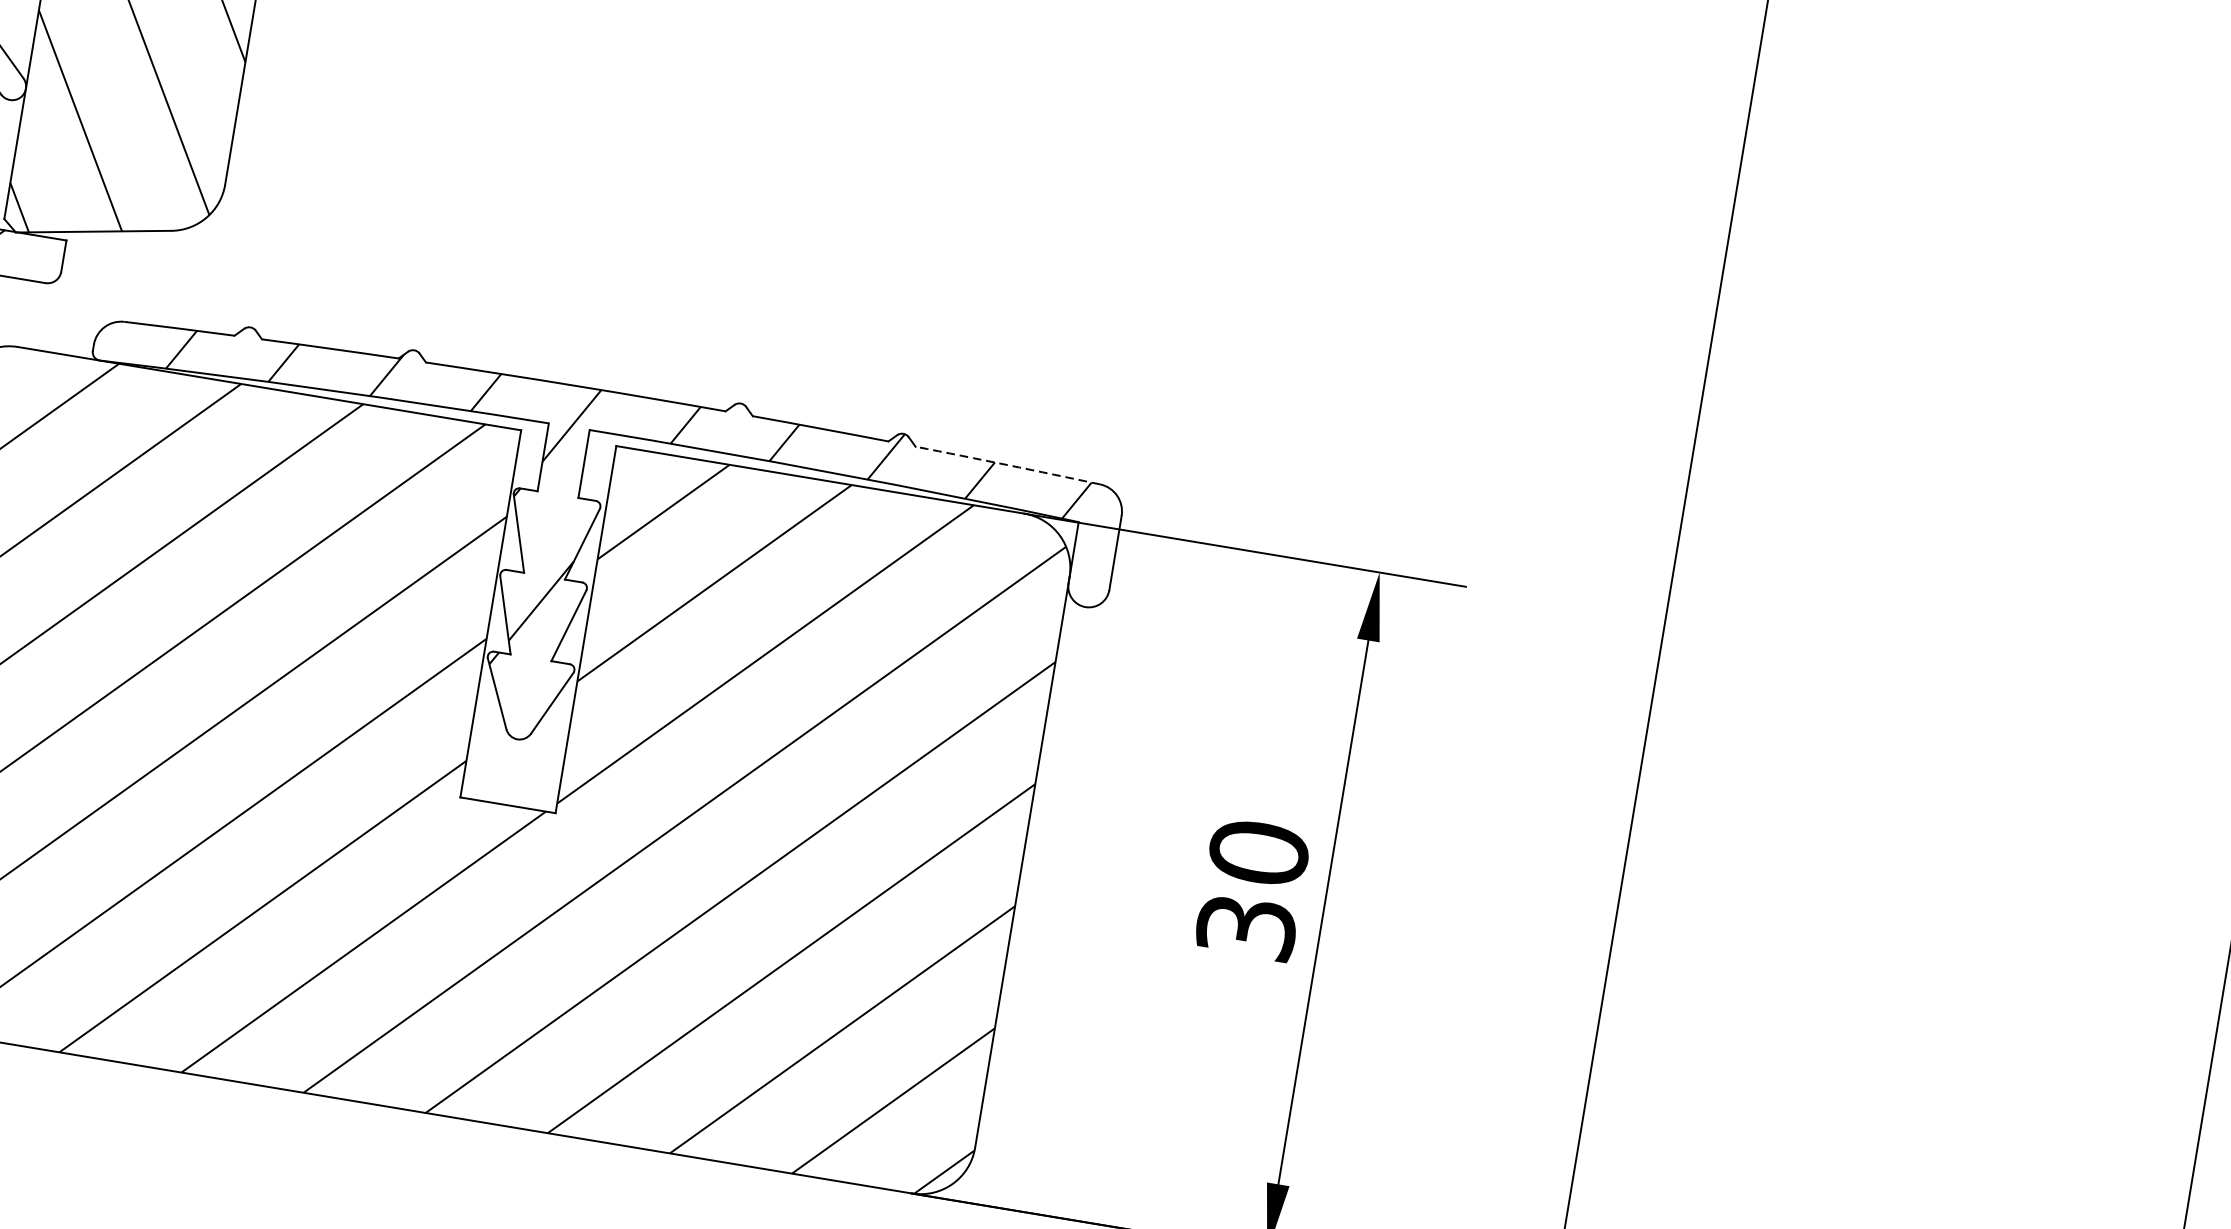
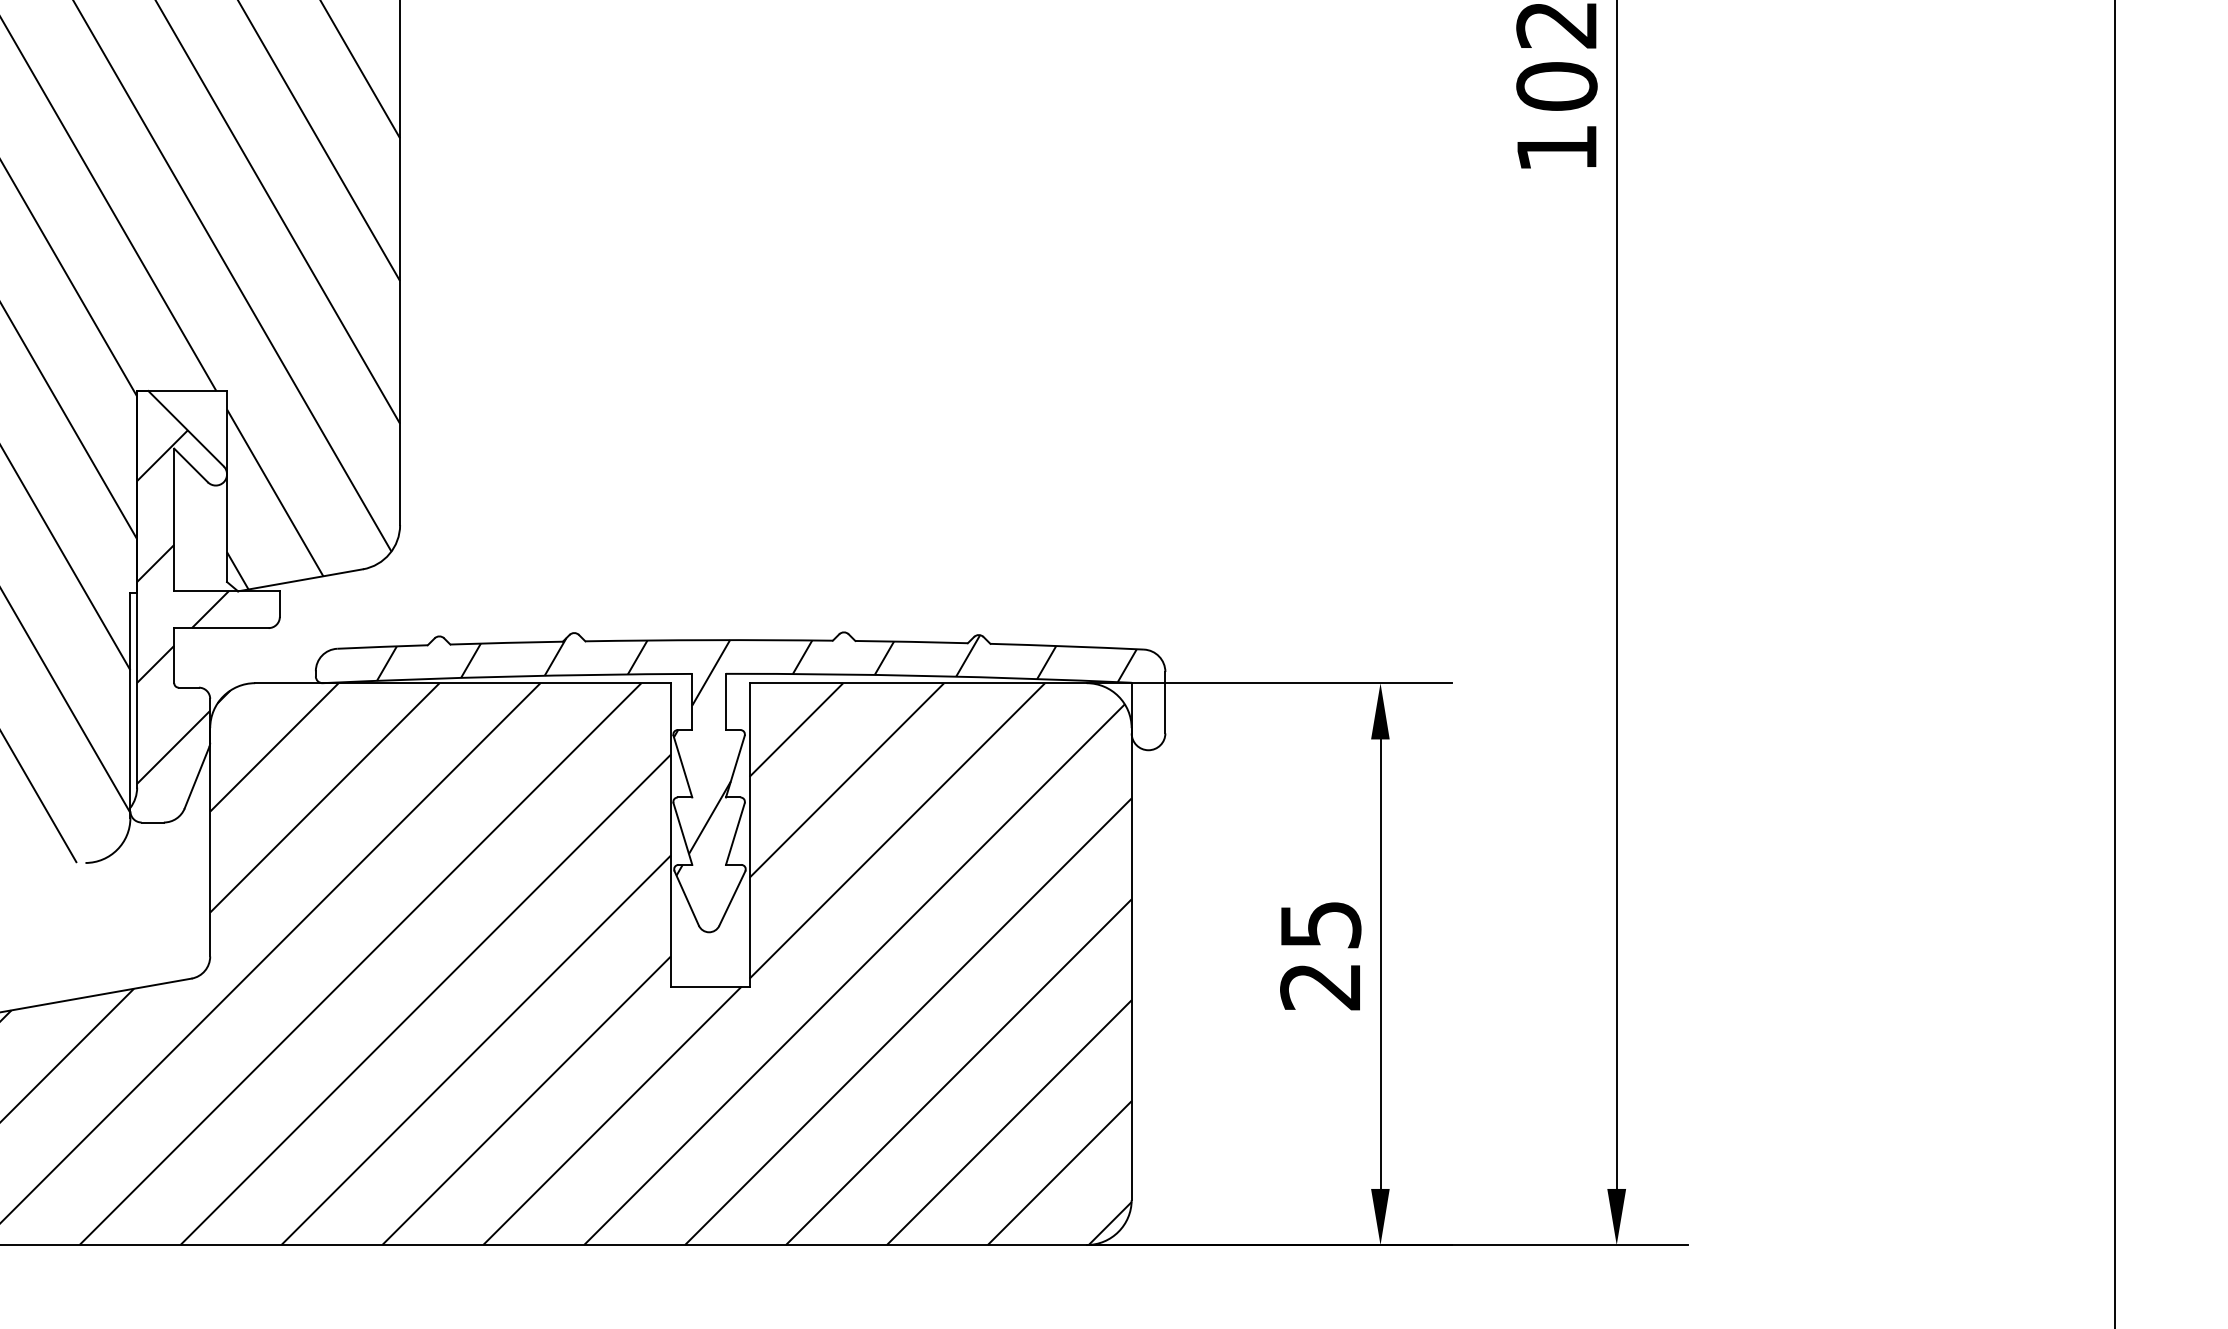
arc: (1008, 465) -> (1067, 646), dashed -> solid
text: (1252, 889) -> (1320, 955), 30 -> 25

